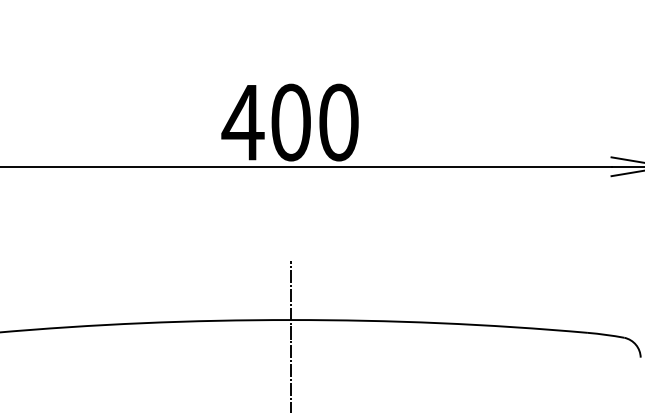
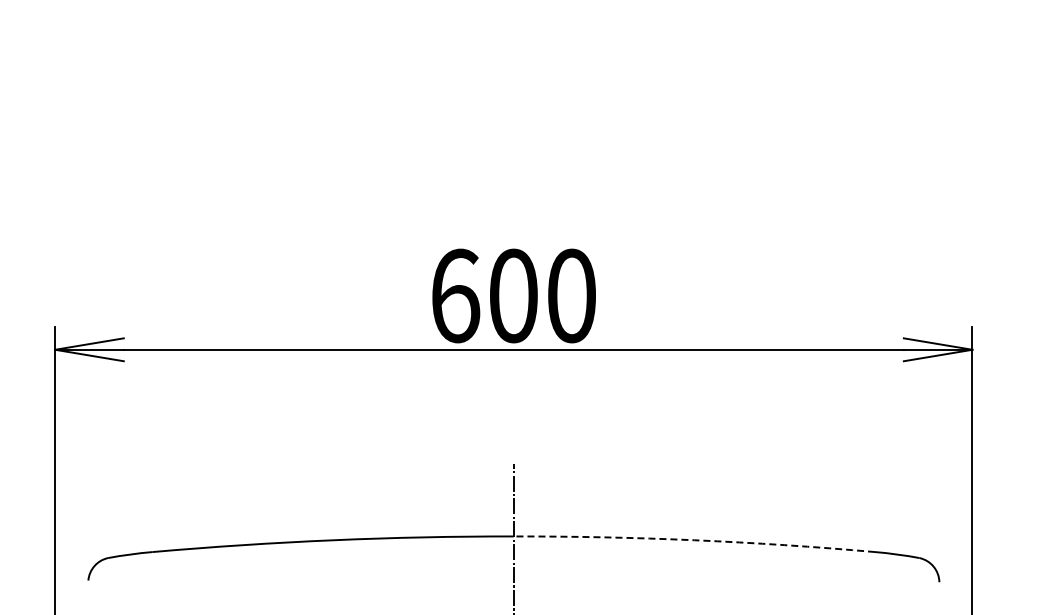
text: (242, 122) -> (454, 295), 400 -> 600
arc: (439, 323) -> (694, 540), solid -> dashed

